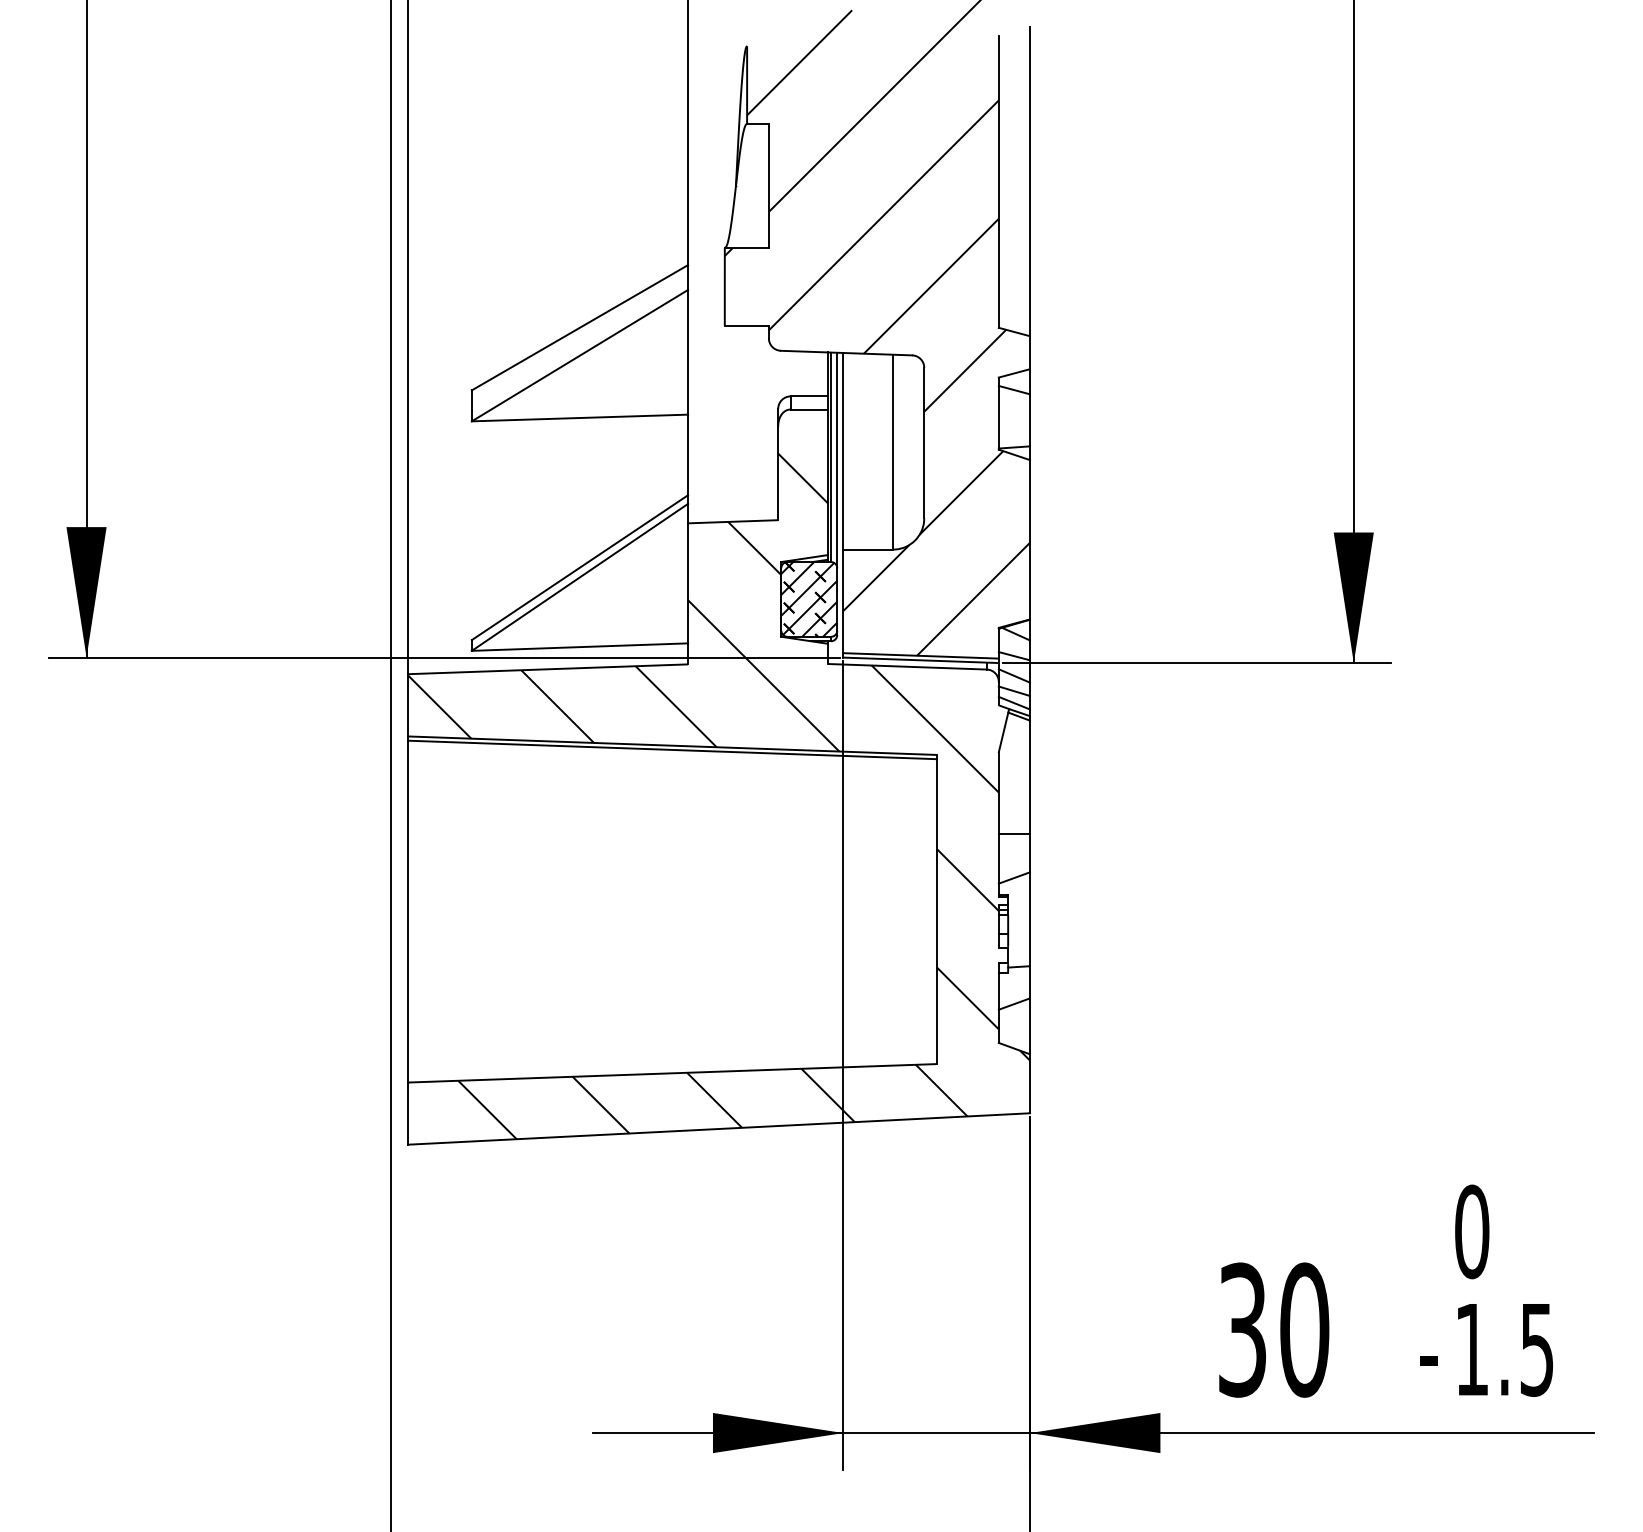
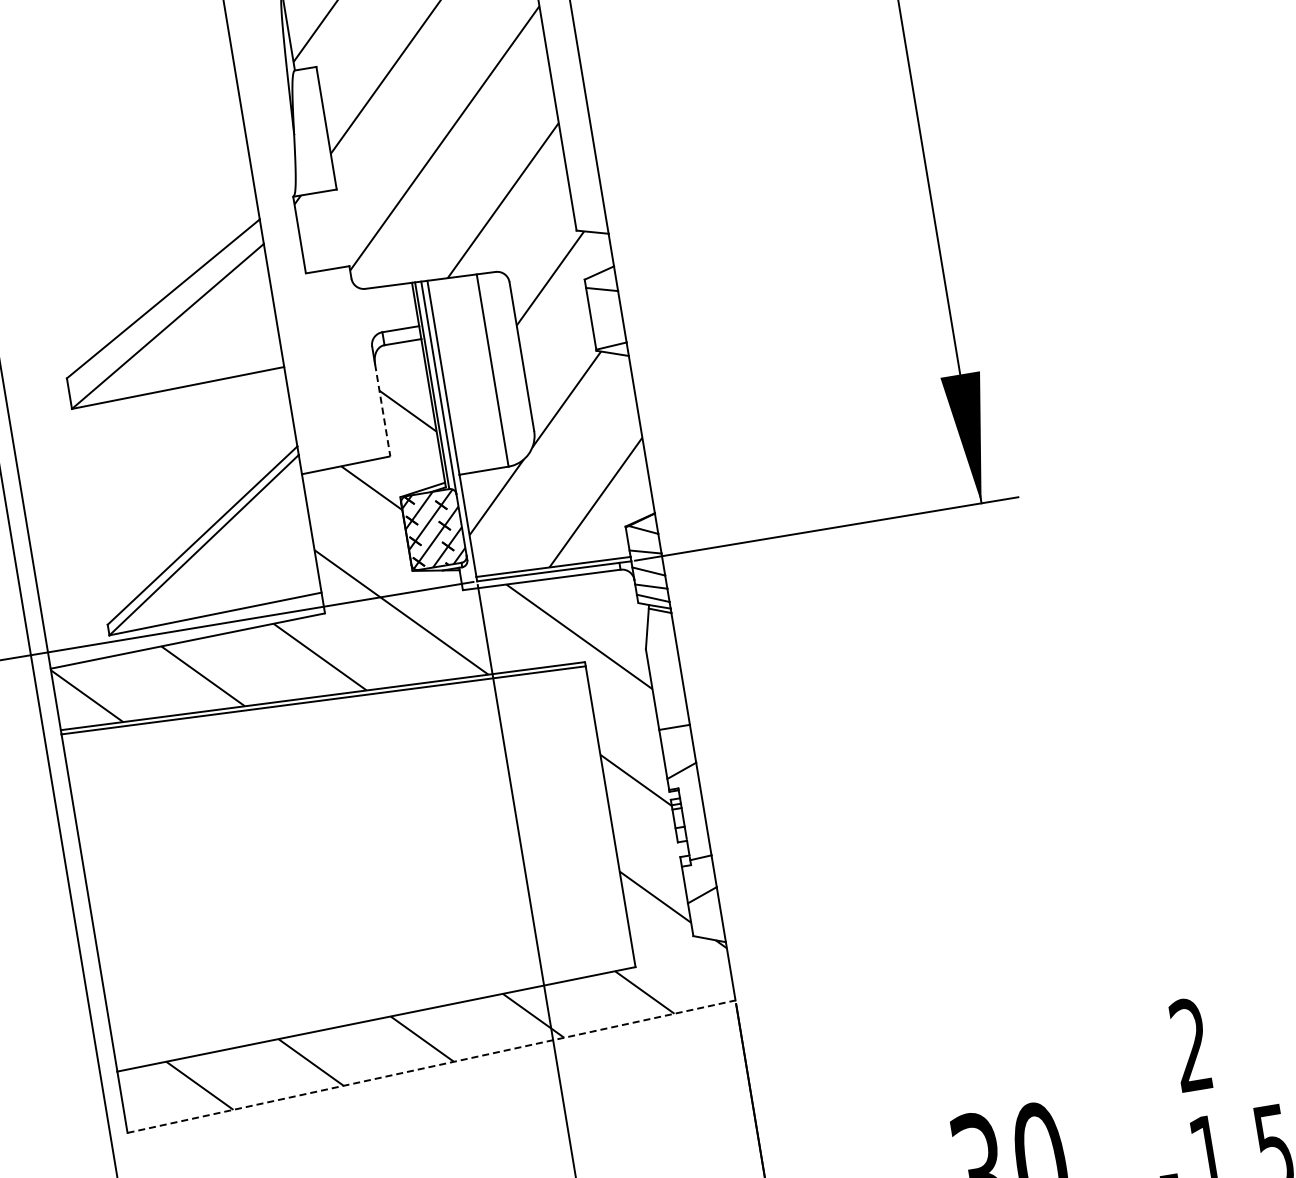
line: (778, 473) -> (383, 410), solid -> dashed
line: (719, 1128) -> (431, 1066), solid -> dashed
text: (1472, 1231) -> (1191, 1044), 0 -> 2

